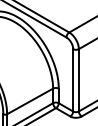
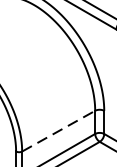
line: (30, 101) -> (59, 131), solid -> dashed

